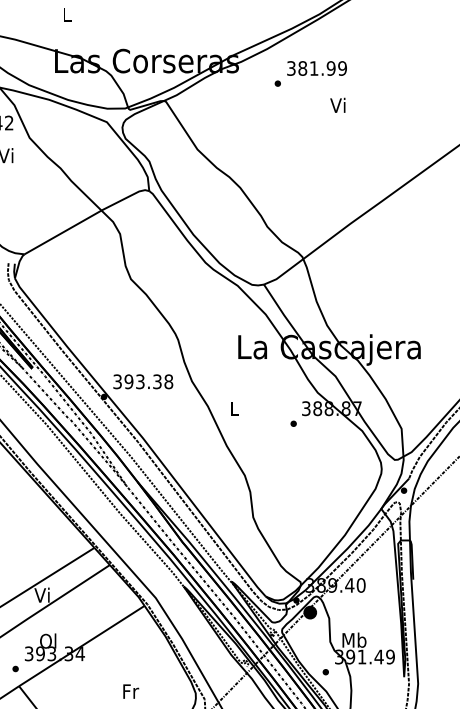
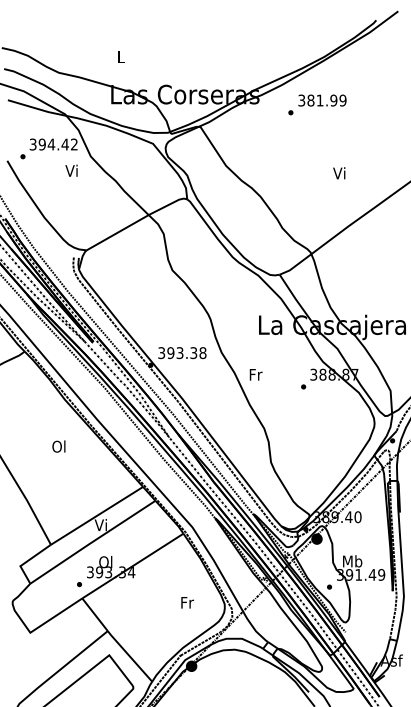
text: (338, 105) -> (339, 173), moved
text: (233, 408) -> (255, 374), L -> Fr
text: (130, 691) -> (187, 602), moved

